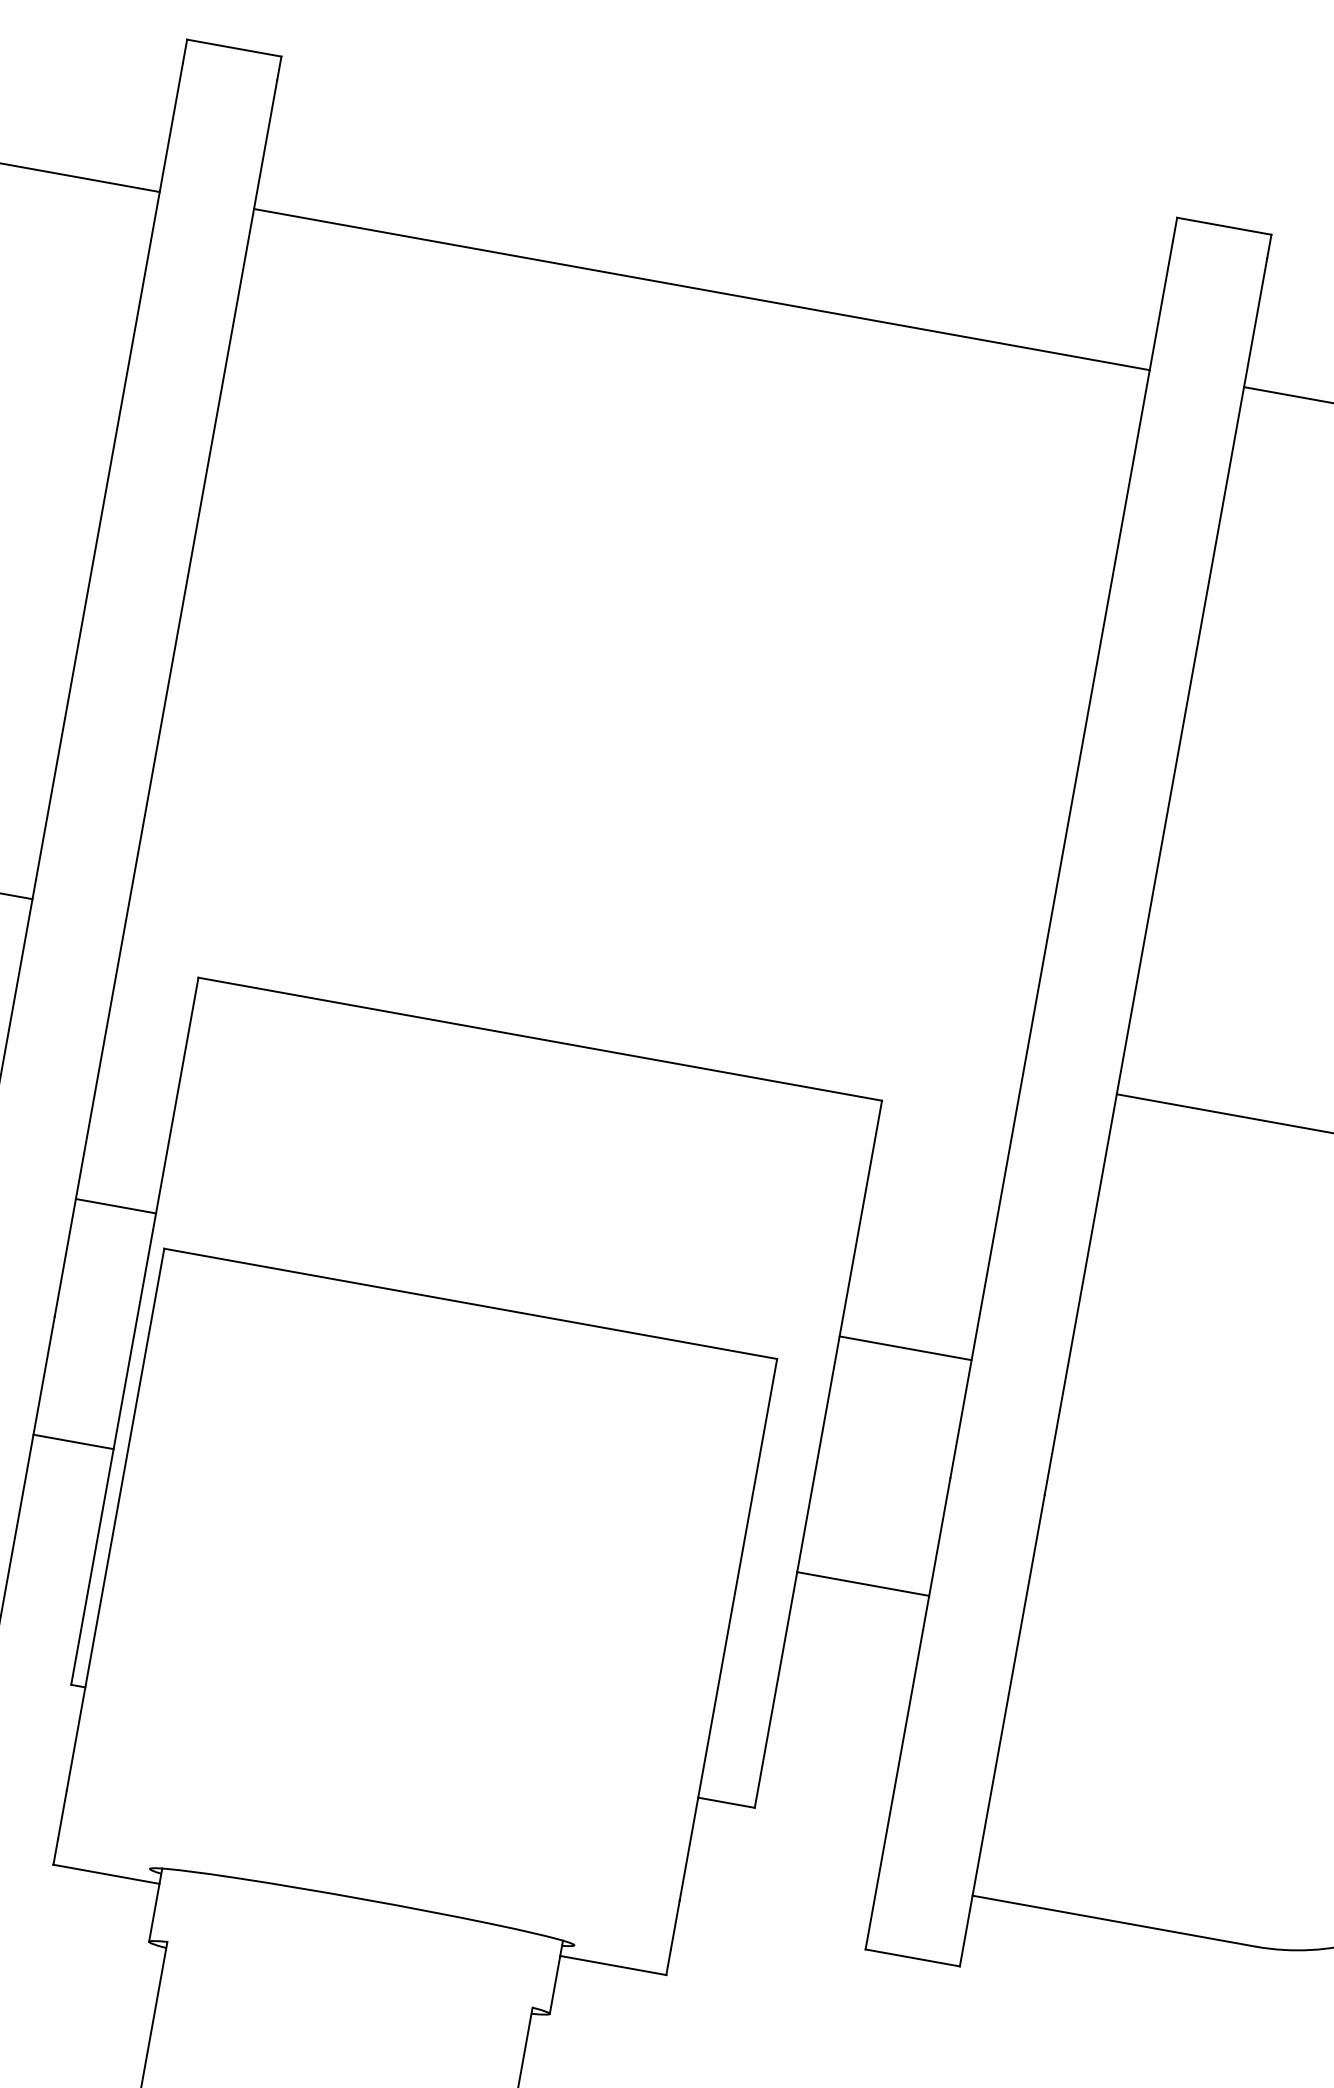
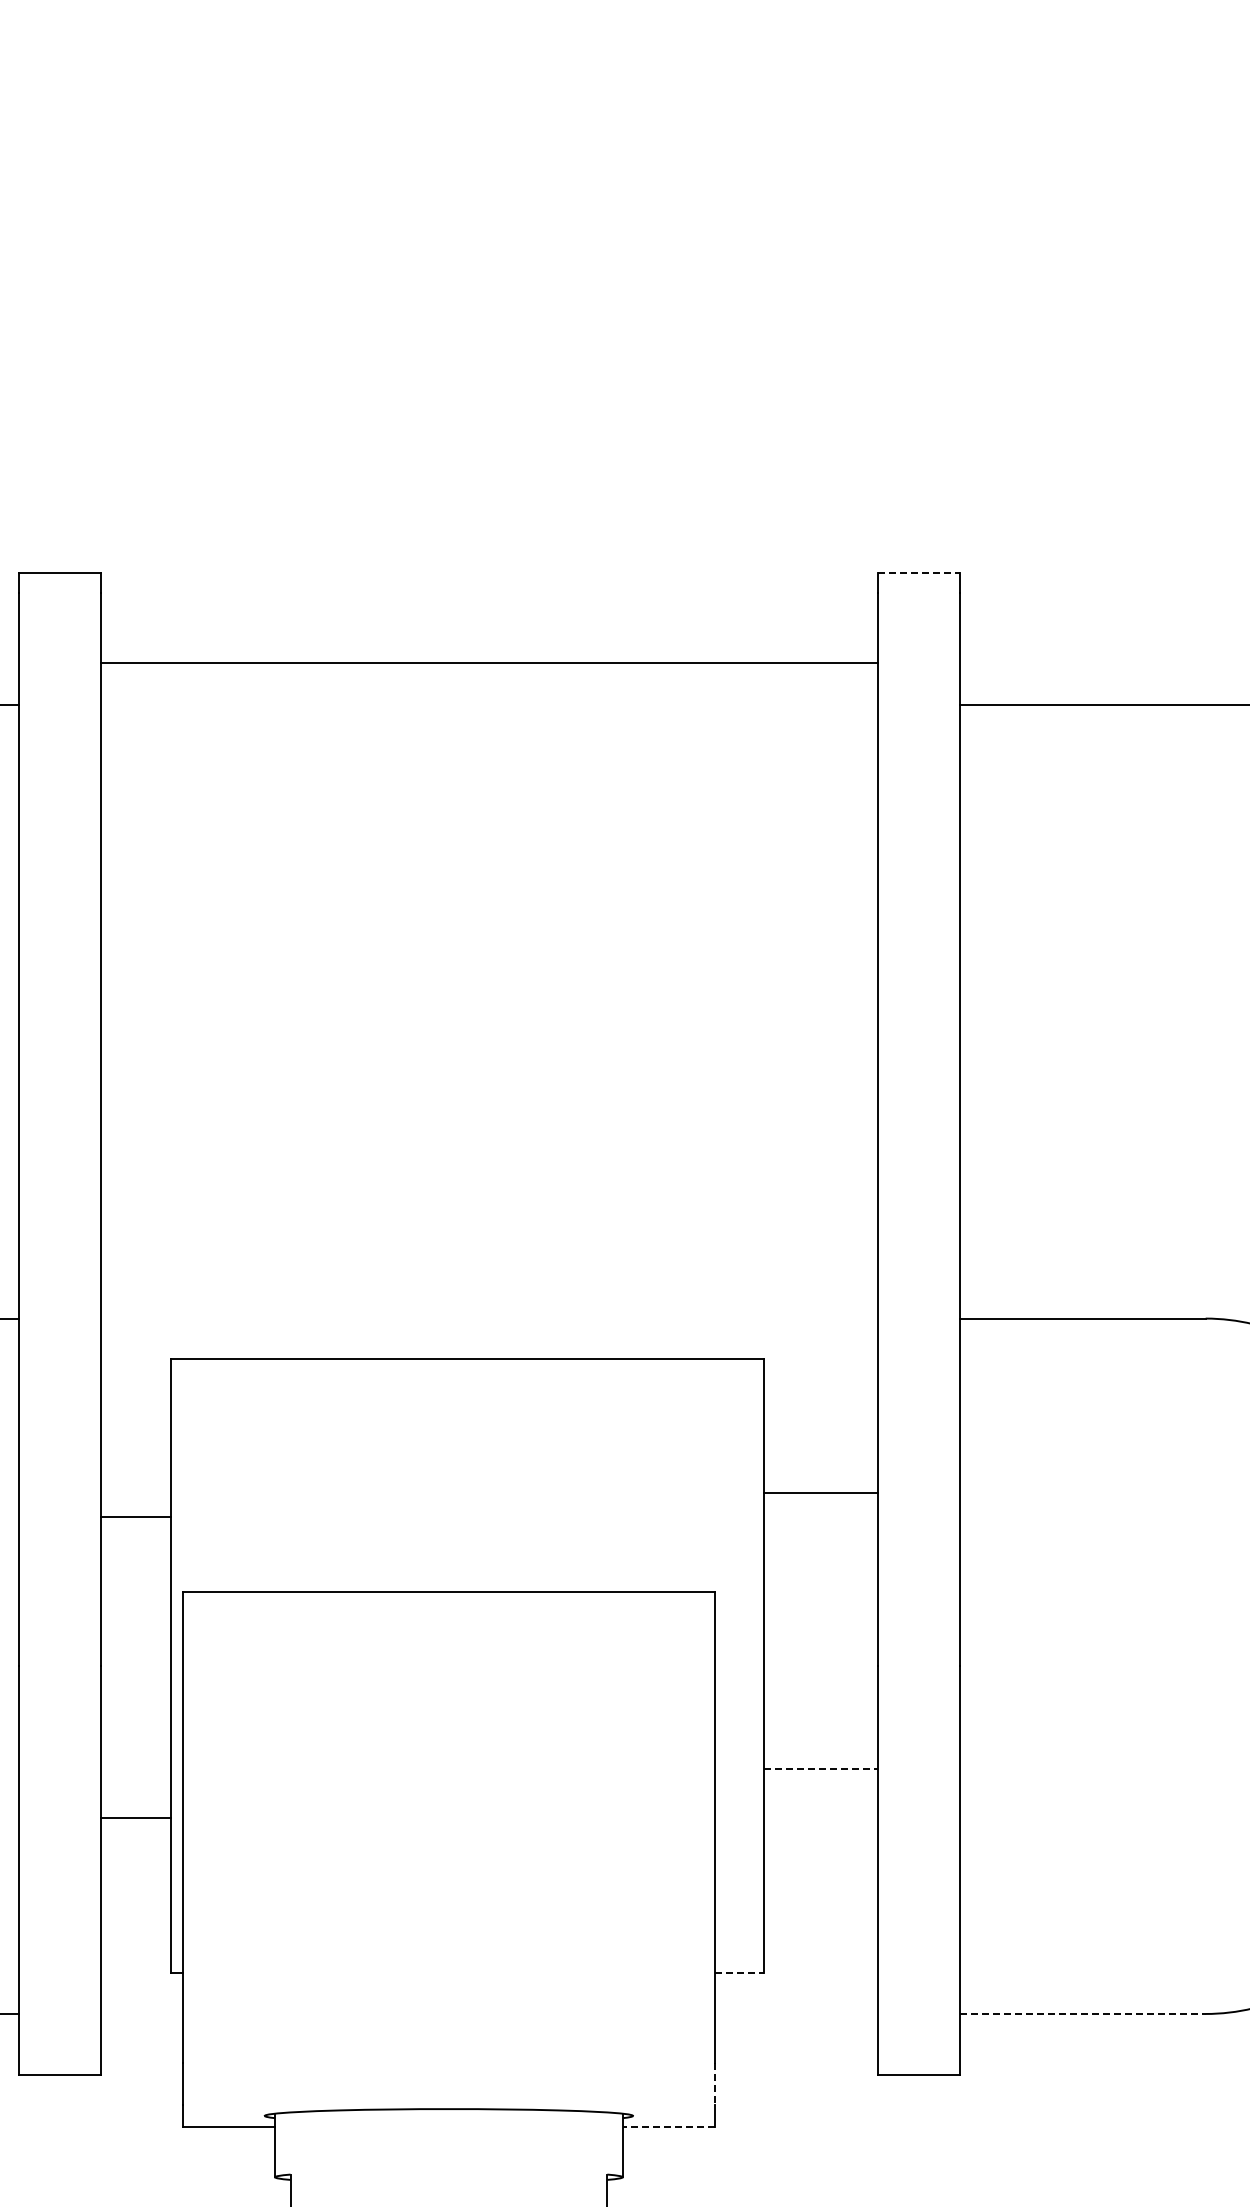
line: (1224, 225) -> (919, 572), solid -> dashed
line: (701, 290) -> (489, 663), moved
line: (115, 1206) -> (135, 1517), moved
line: (904, 1348) -> (820, 1493), moved
line: (72, 1441) -> (135, 1817), moved
line: (863, 1584) -> (821, 1768), solid -> dashed
line: (726, 1803) -> (739, 1973), solid -> dashed
line: (1113, 1920) -> (1082, 2013), solid -> dashed
line: (674, 1926) -> (714, 2084), solid -> dashed
line: (613, 1964) -> (668, 2126), solid -> dashed

